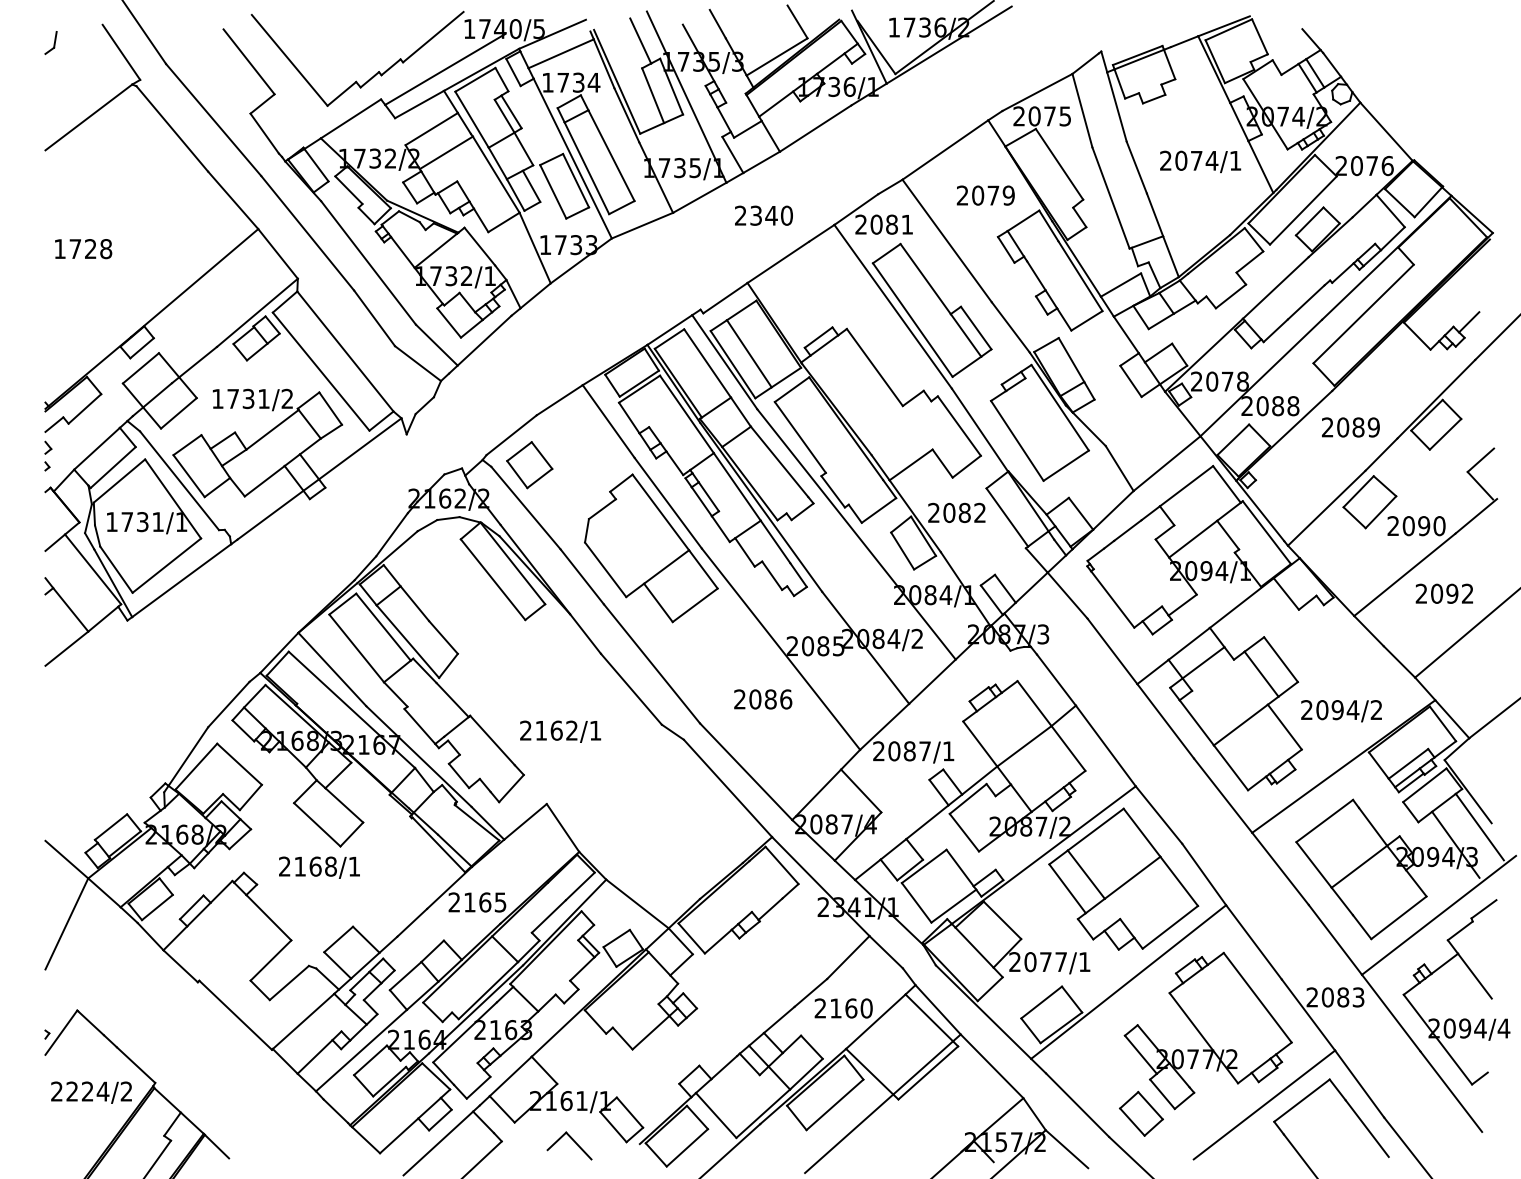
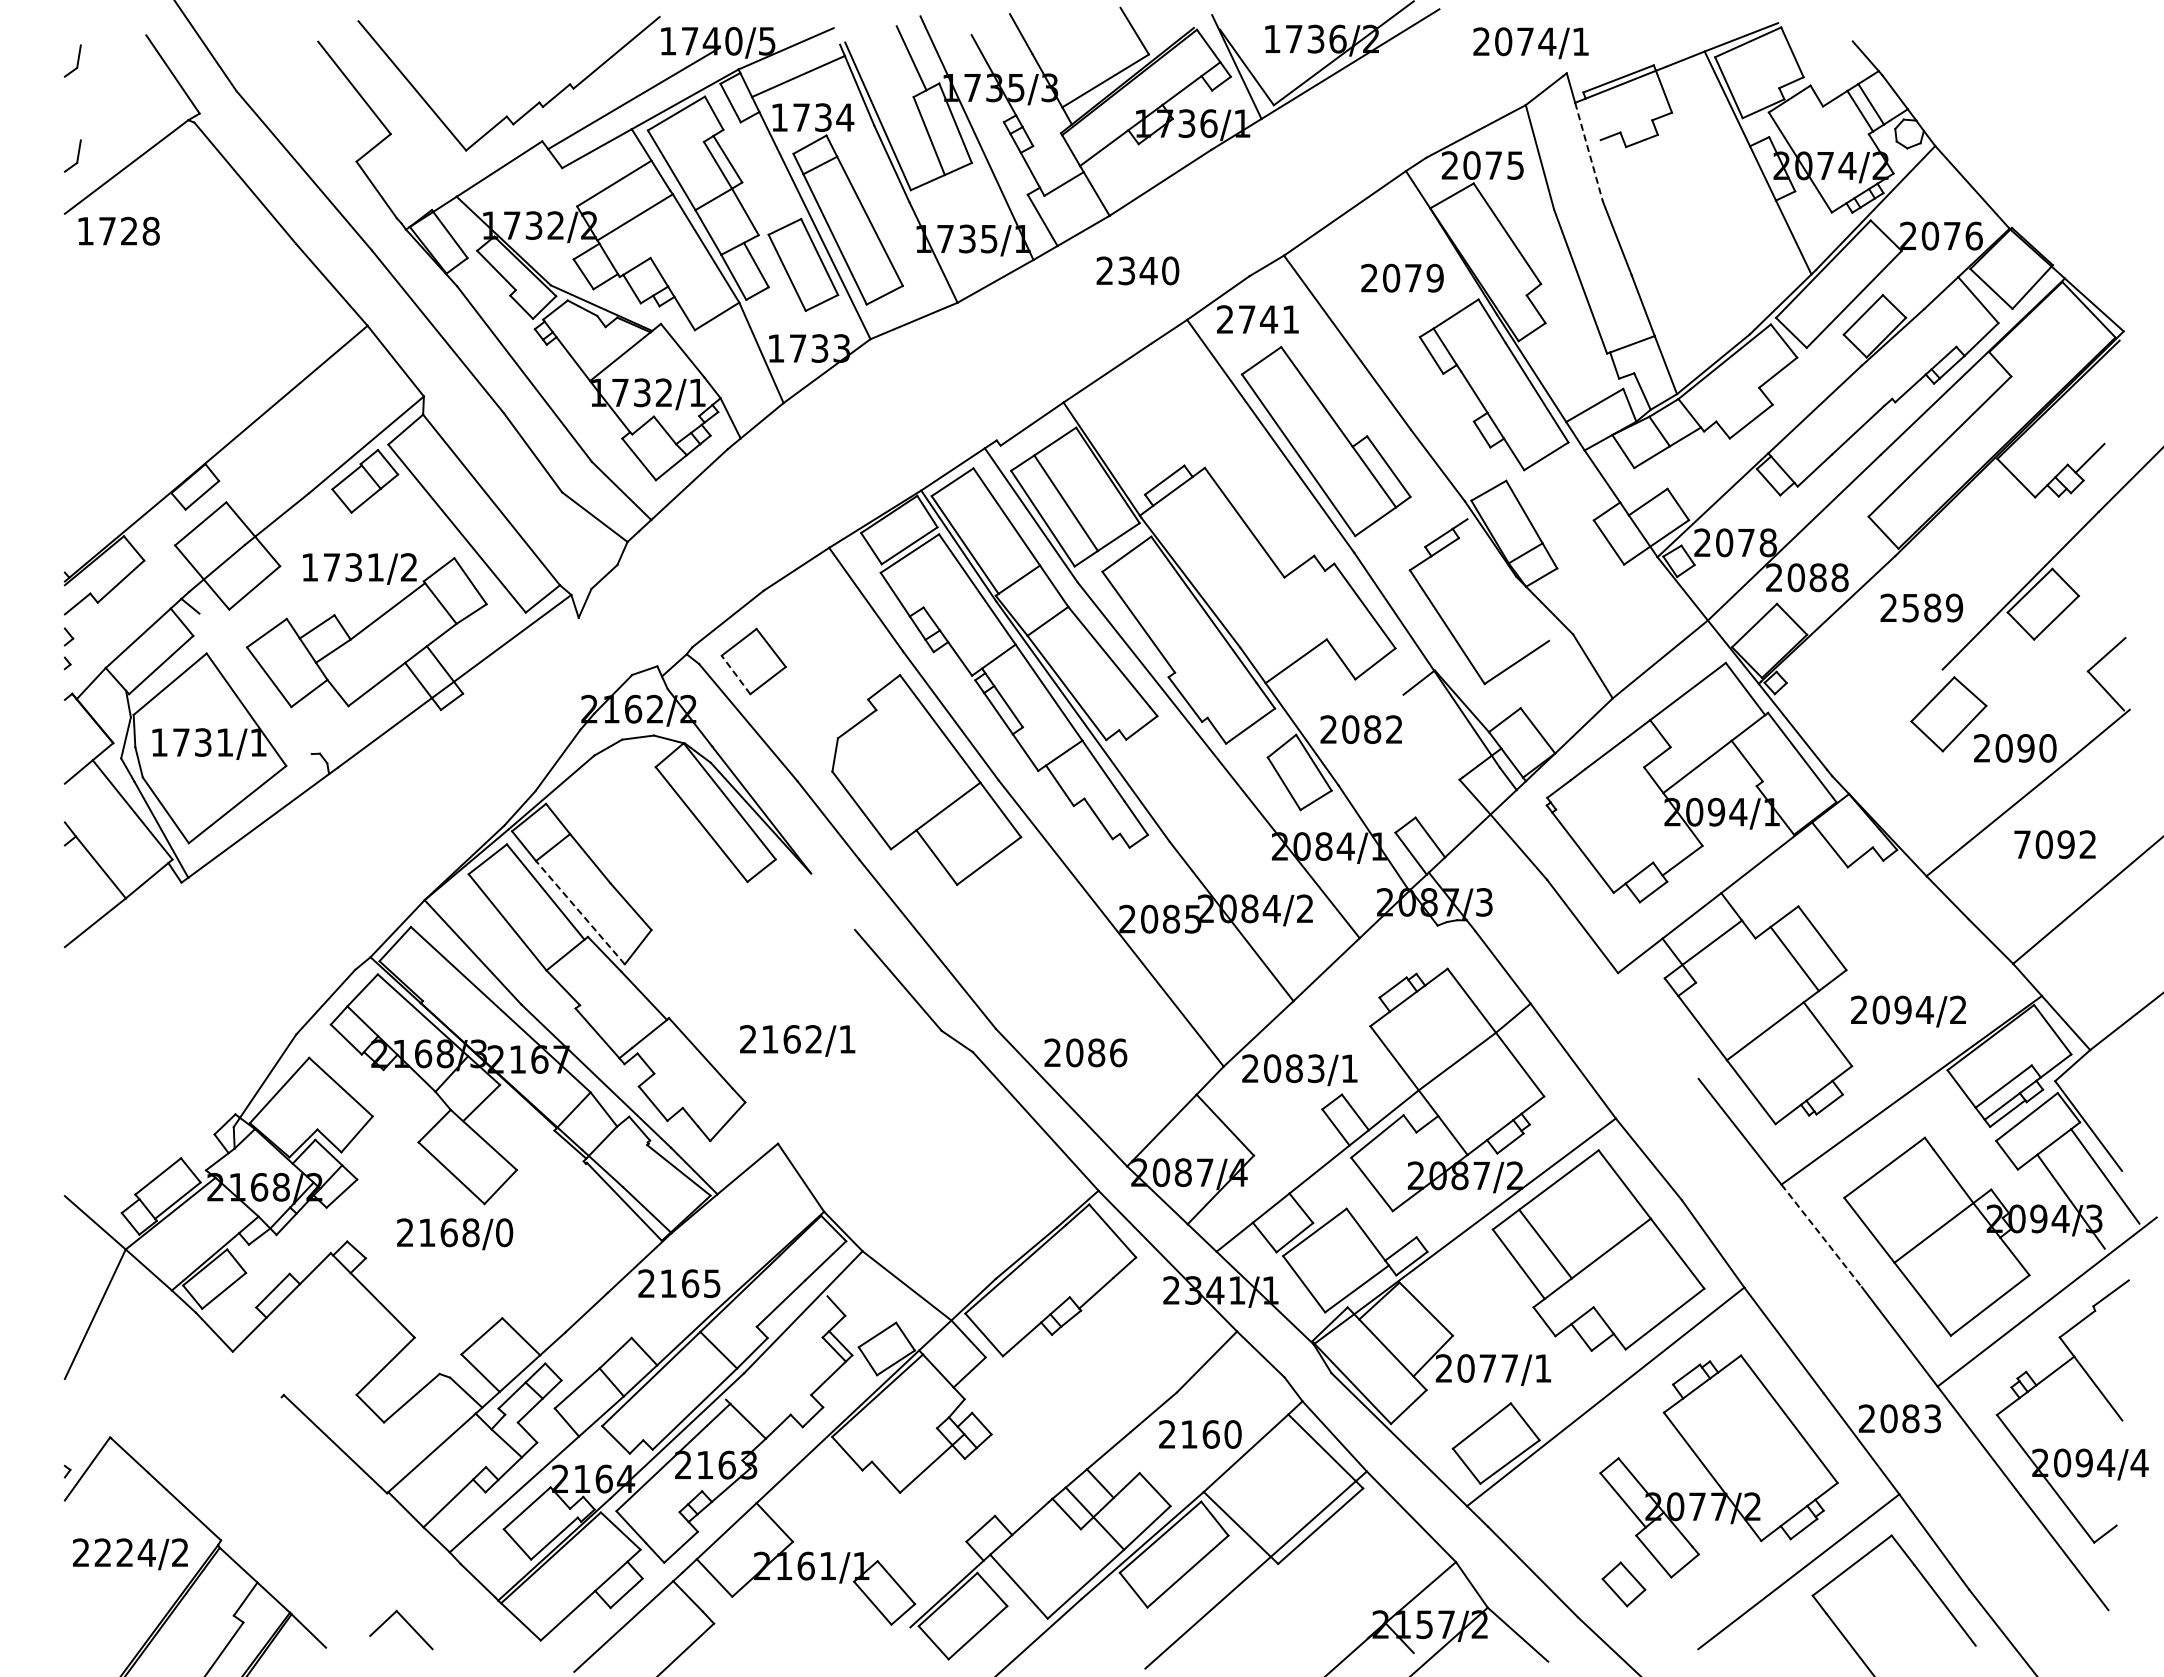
line: (1119, 84) -> (1592, 119), removed
line: (1117, 107) -> (1589, 152), solid -> dashed
part: (50, 109) -> (72, 155), added
text: (1200, 162) -> (1530, 43), moved
text: (763, 215) -> (1137, 270), moved
text: (884, 224) -> (1258, 319), 2081 -> 2741
text: (83, 248) -> (118, 230), moved
line: (1060, 407) -> (1508, 579), removed
text: (1342, 427) -> (1910, 607), 2089 -> 2589
line: (517, 474) -> (736, 674), solid -> dashed
line: (179, 480) -> (255, 683), removed
line: (1326, 507) -> (1887, 722), removed
line: (1006, 517) -> (1432, 735), removed
text: (1421, 593) -> (2022, 844), 2092 -> 7092
line: (585, 633) -> (833, 901), removed
line: (407, 641) -> (580, 912), solid -> dashed
text: (762, 699) -> (1085, 1052), moved
line: (1165, 720) -> (1658, 1025), removed
text: (925, 751) -> (1316, 1068), 2087/1 -> 2083/1
text: (354, 866) -> (504, 1232), 2168/1 -> 2168/0
line: (1281, 869) -> (1822, 1236), solid -> dashed
line: (545, 947) -> (776, 1347), removed
line: (180, 966) -> (256, 1374), removed
part: (1141, 1113) -> (1623, 1584), size x0.7
part: (574, 1142) -> (408, 1625), moved

